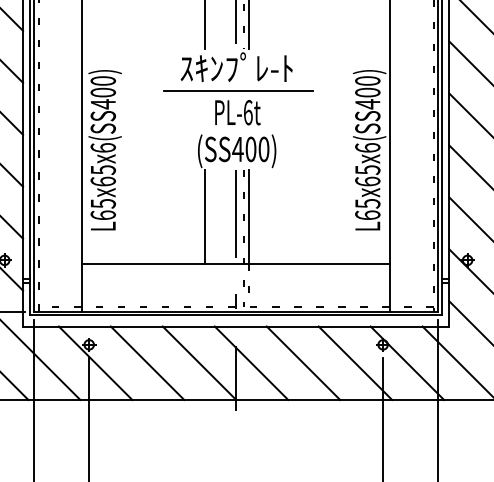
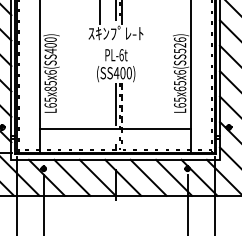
line: (237, 90) -> (116, 44), removed
text: (368, 92) -> (180, 45), L65x65x6(SS400) -> L65x65x6(SS526)
text: (102, 180) -> (50, 88), L65x65x6(SS400) -> L65x85x6(SS400)
line: (205, 217) -> (100, 106), removed
line: (248, 217) -> (121, 106), solid -> dashed

